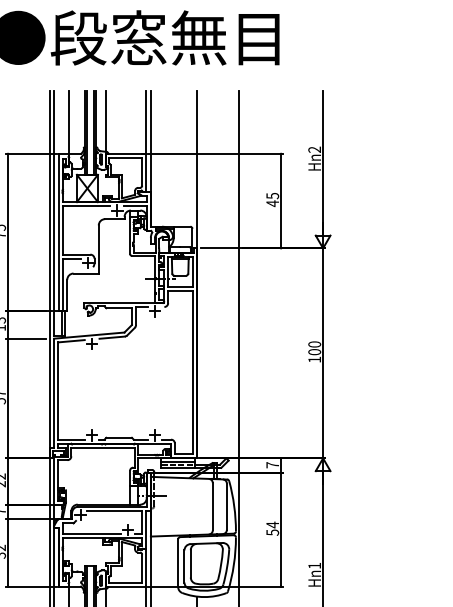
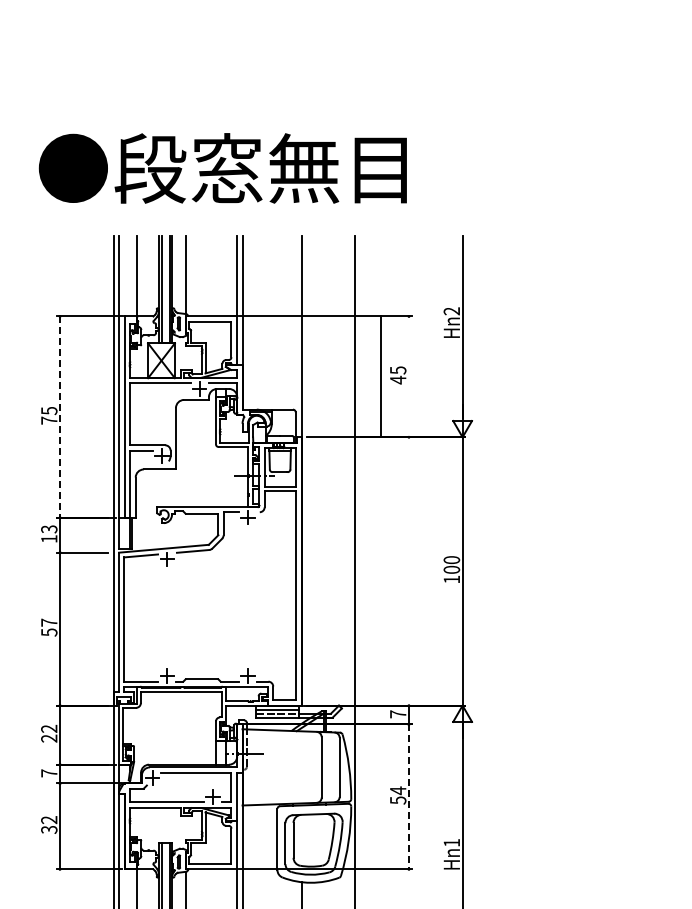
line: (280, 200) -> (380, 376), moved
line: (8, 232) -> (60, 417), solid -> dashed
line: (280, 530) -> (408, 797), solid -> dashed

